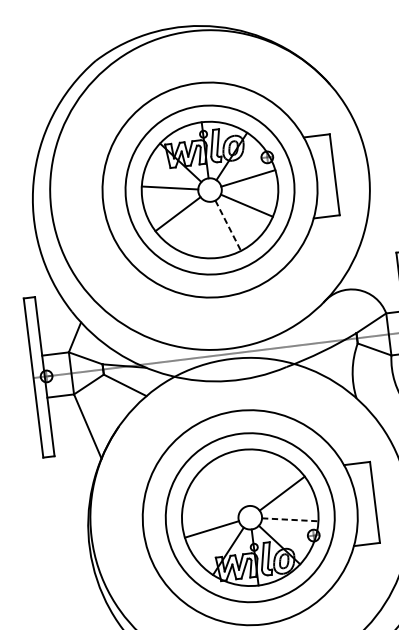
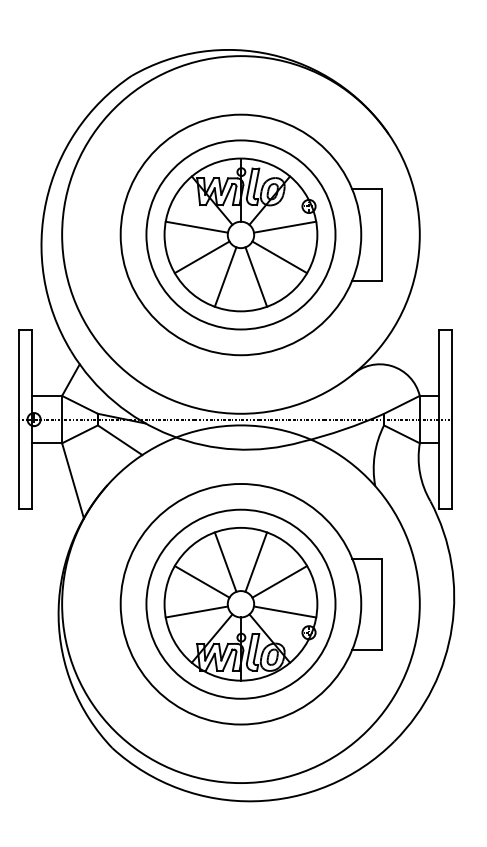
line: (228, 226) -> (256, 277), dashed -> solid
line: (200, 228) -> (225, 276), added
line: (259, 478) -> (256, 561), added
line: (231, 481) -> (225, 561), added
line: (212, 501) -> (201, 581), added
line: (290, 520) -> (285, 612), dashed -> solid

